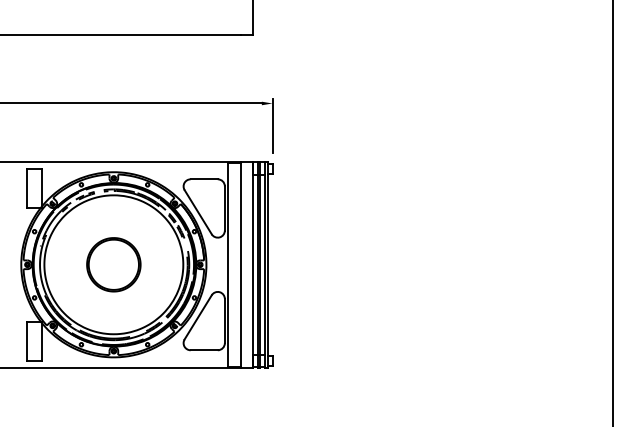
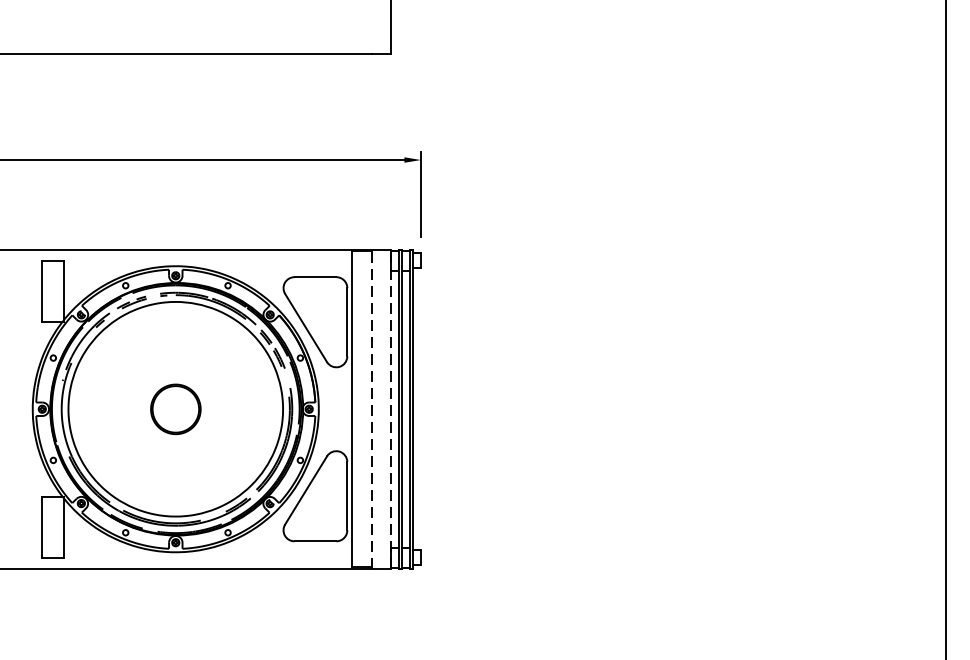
part: (113, 264) -> (175, 408), size x0.6
line: (240, 264) -> (371, 408), solid -> dashed
line: (253, 264) -> (391, 408), solid -> dashed

